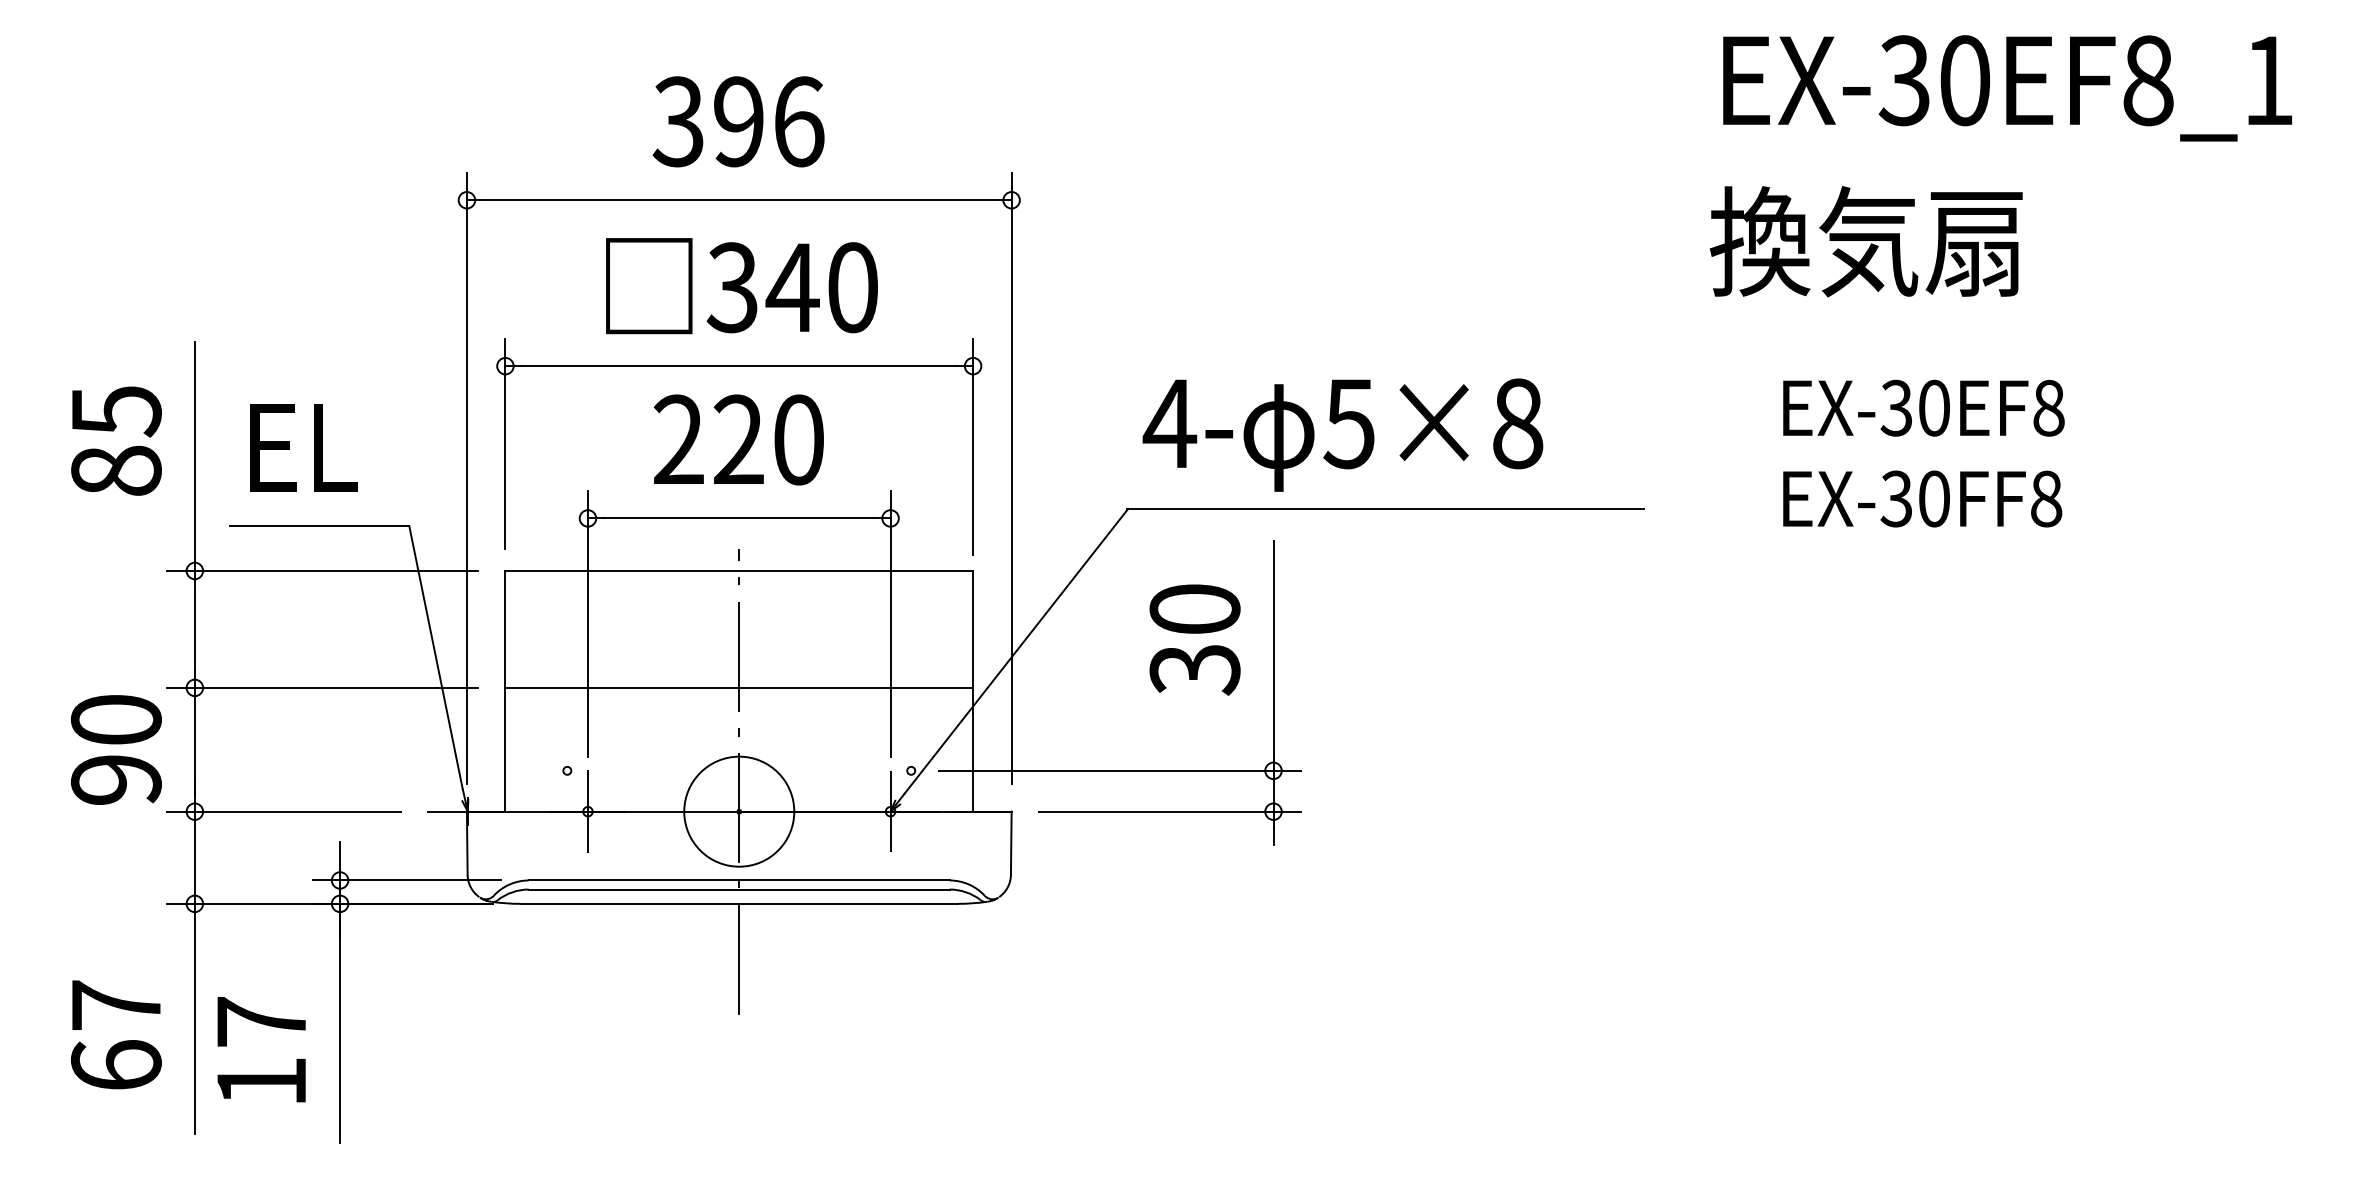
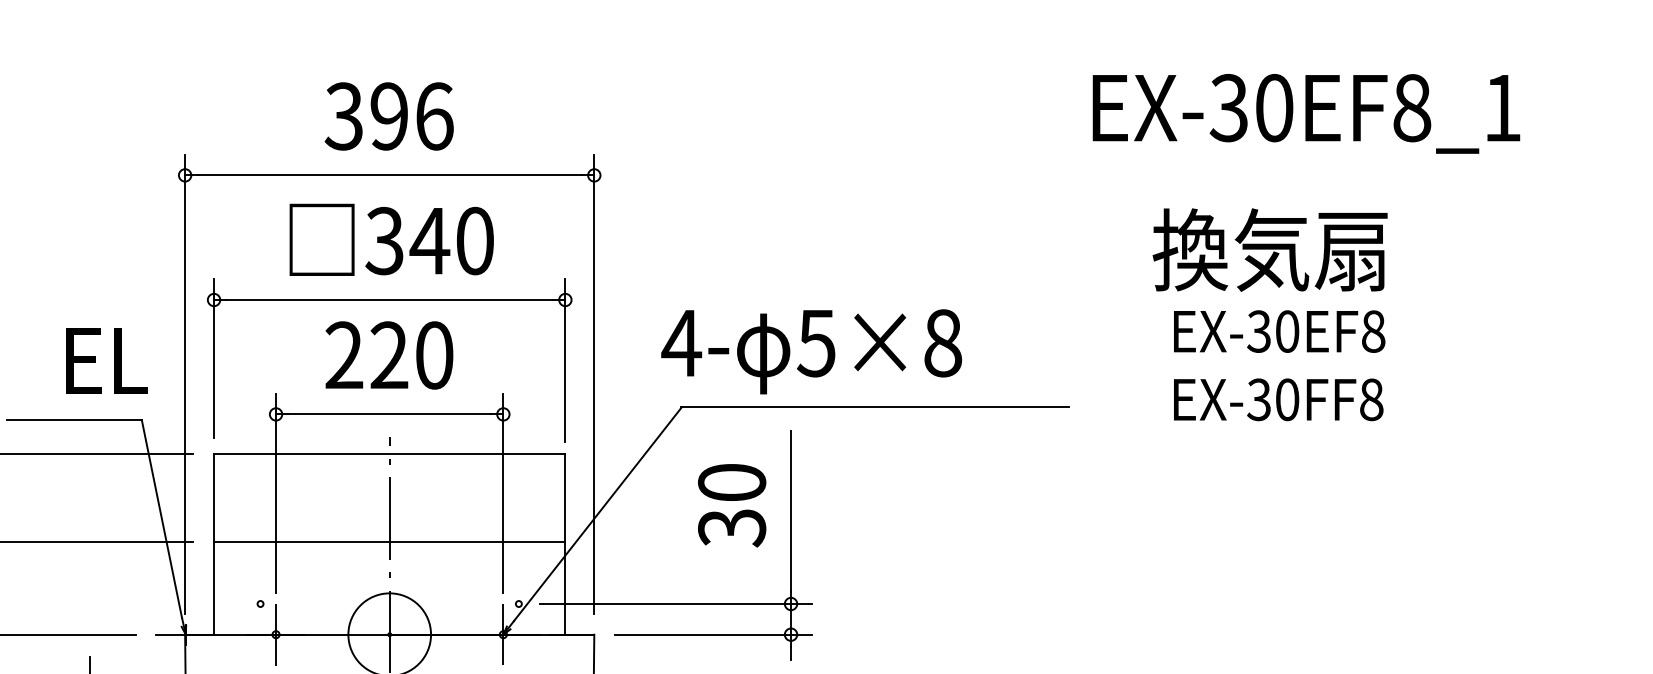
text: (2007, 88) -> (1306, 113), moved
text: (1865, 241) -> (1269, 249), moved
text: (1342, 434) -> (811, 351), moved
text: (303, 447) -> (106, 361), moved

